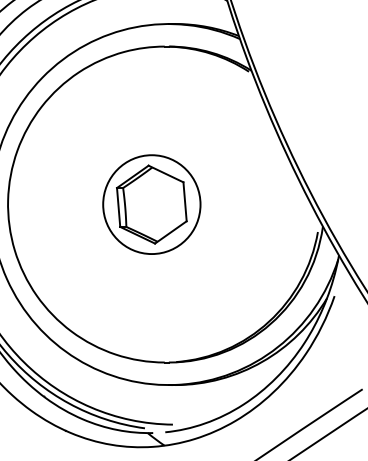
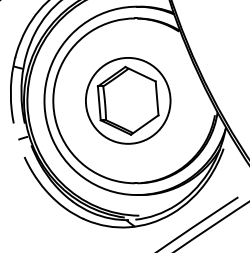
part: (152, 203) -> (128, 100), size x1.67

